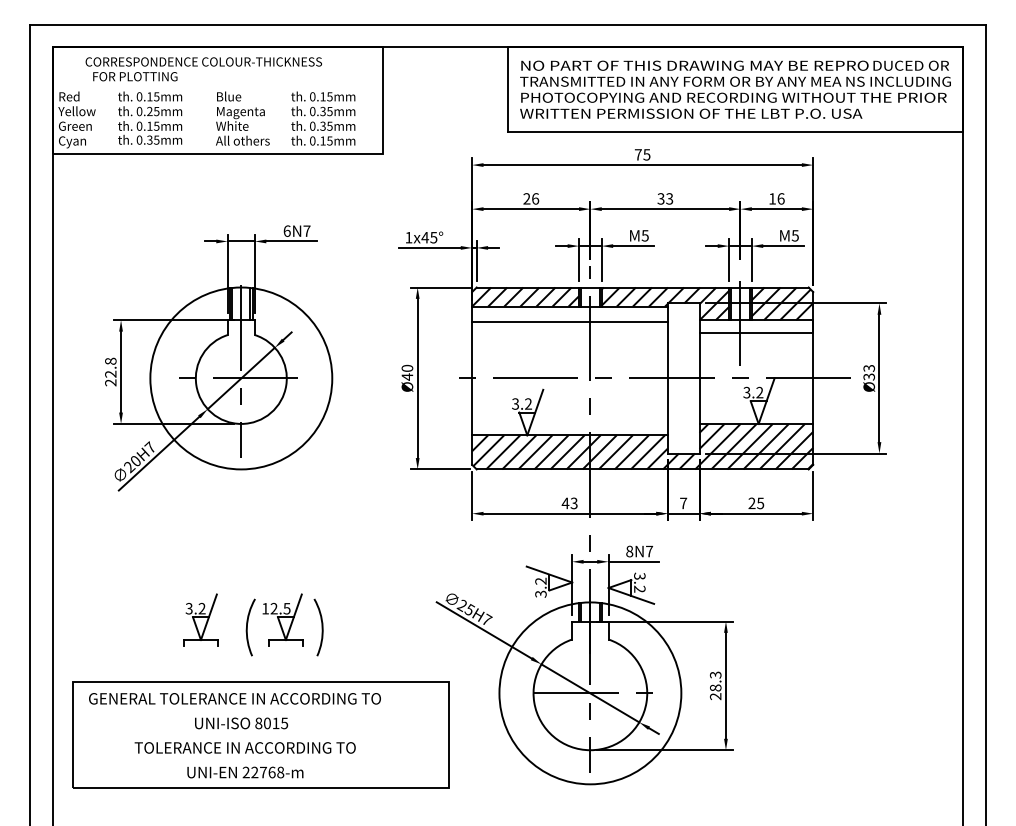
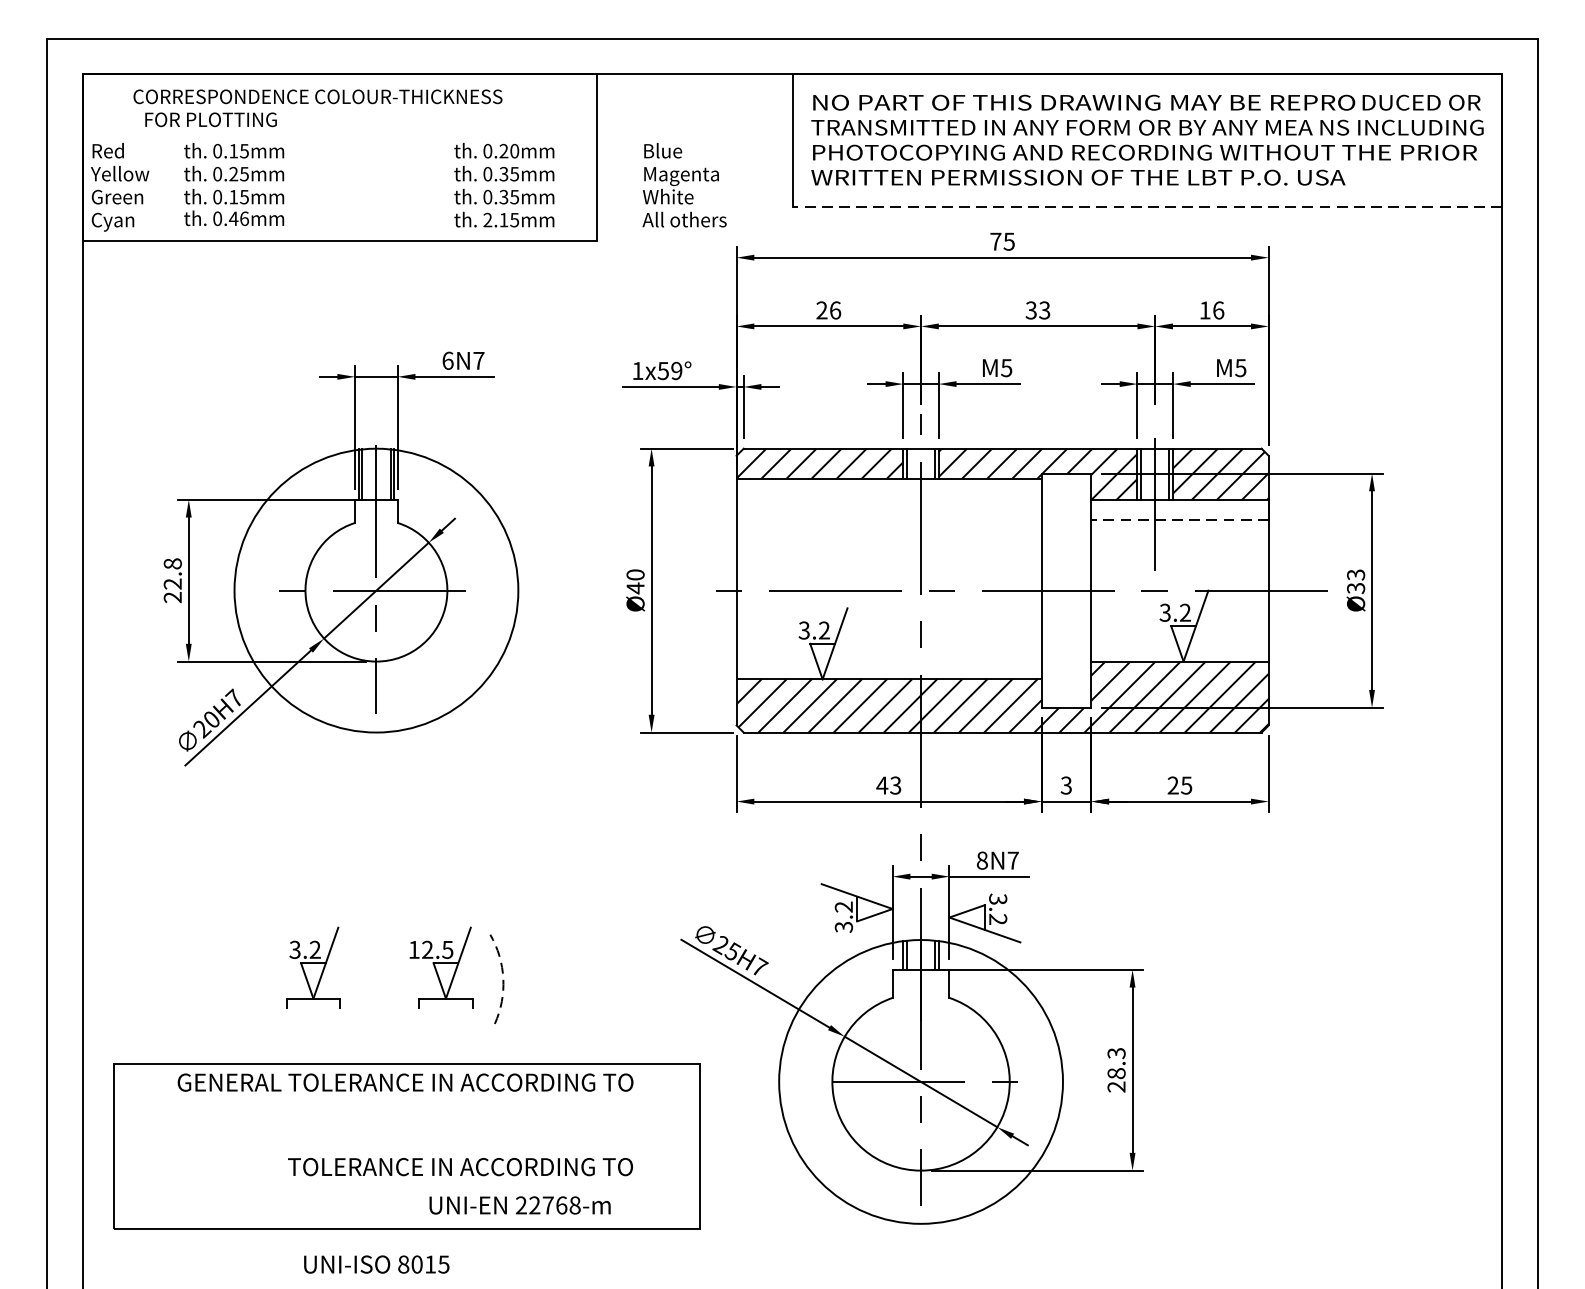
text: (326, 96) -> (509, 150), 0.15mm -> 0.20mm
text: (242, 118) -> (684, 185), moved
line: (734, 132) -> (1145, 206), solid -> dashed
text: (152, 139) -> (237, 217), 0.35mm -> 0.46mm
text: (312, 140) -> (487, 219), 0.15mm -> 2.15mm
text: (429, 237) -> (670, 370), 1x45° -> 1x59°
line: (569, 321) -> (888, 501), removed
line: (756, 332) -> (1180, 518), solid -> dashed
text: (683, 503) -> (1066, 785), 7 -> 3
arc: (247, 627) -> (386, 979), removed
arc: (322, 627) -> (503, 979), solid -> dashed
text: (234, 698) -> (404, 1082), moved
text: (241, 723) -> (376, 1264), moved
text: (244, 747) -> (459, 1166), moved
text: (245, 772) -> (520, 1205), moved

